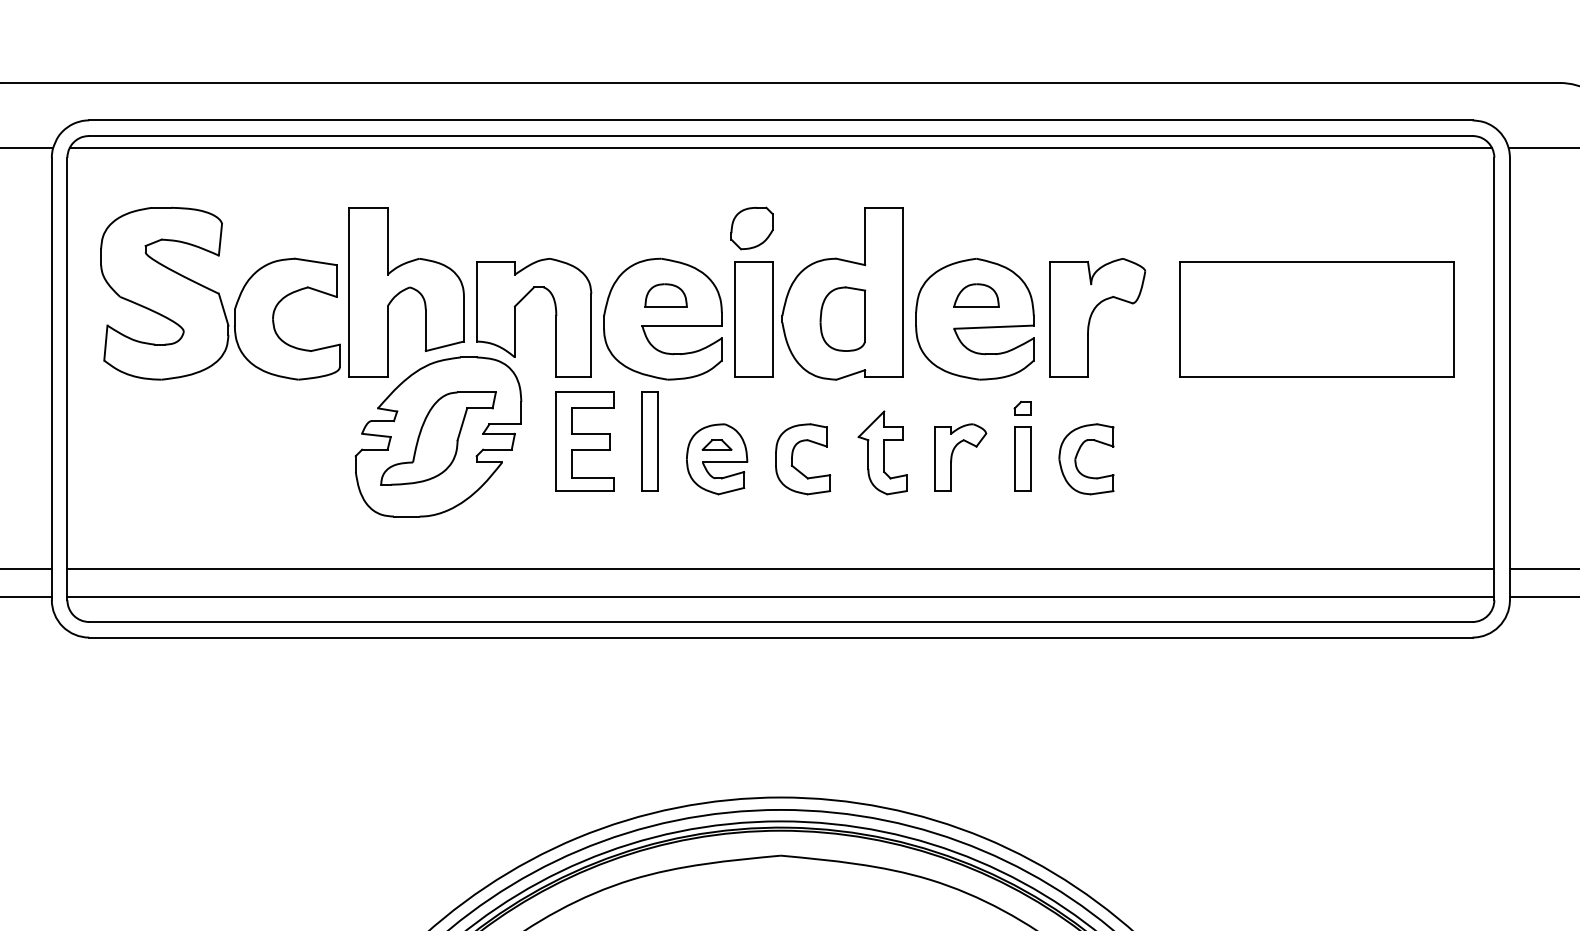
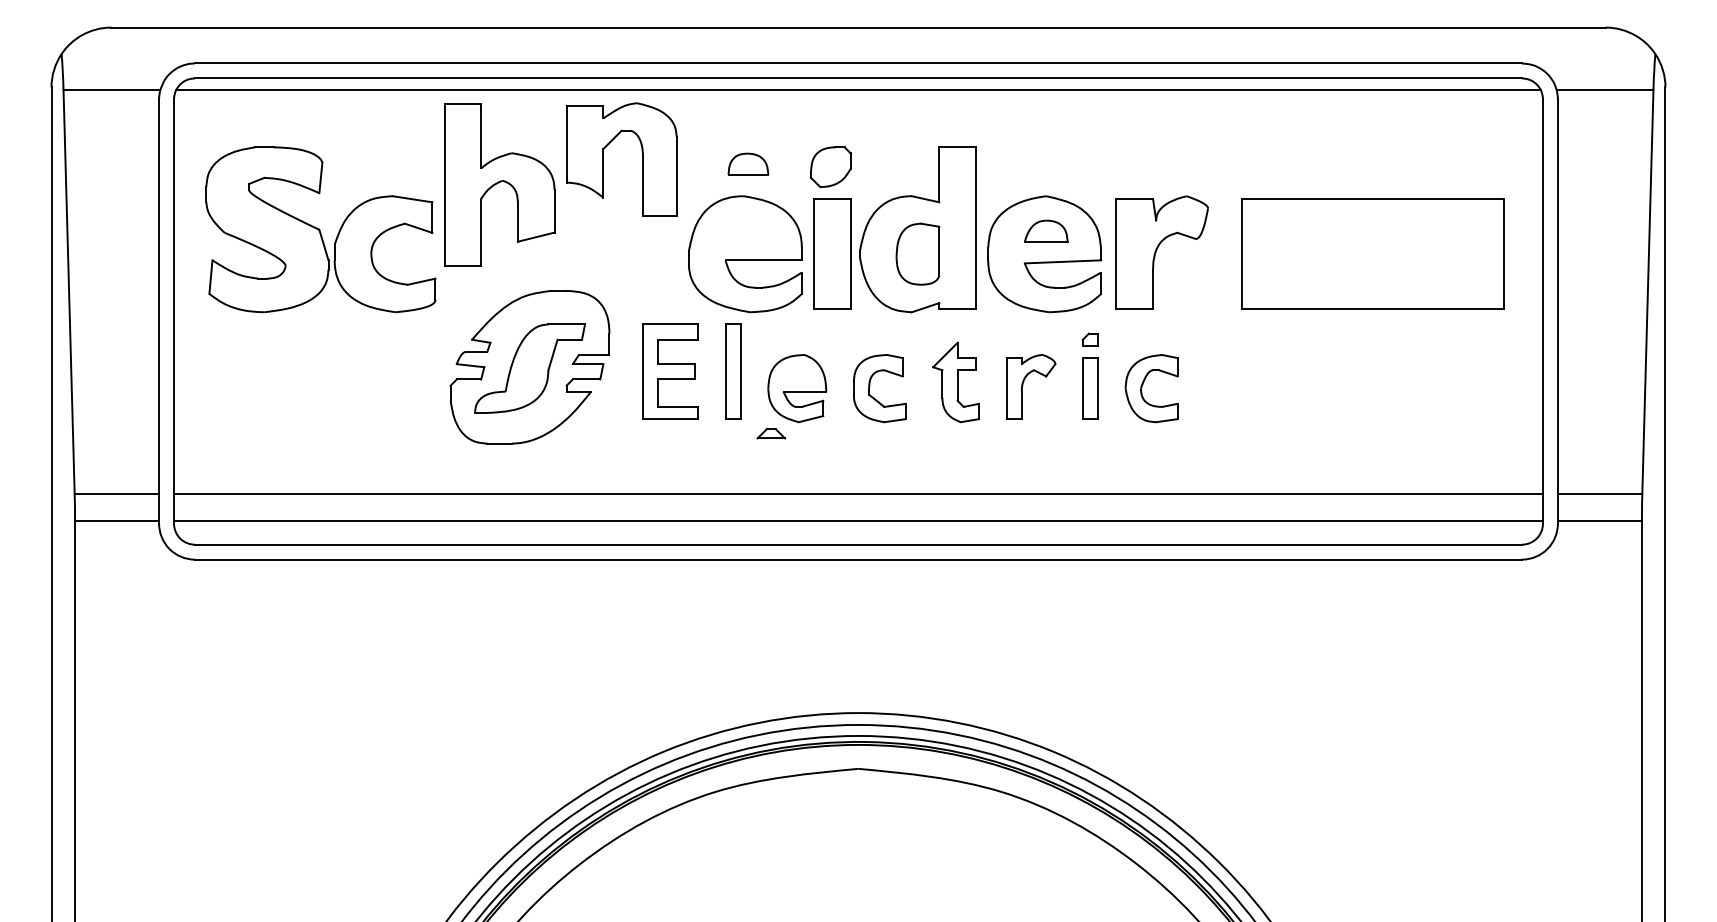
part: (406, 291) -> (499, 184), moved
part: (666, 294) -> (748, 163), moved
part: (515, 317) -> (603, 159), moved
part: (717, 444) -> (771, 433), moved

